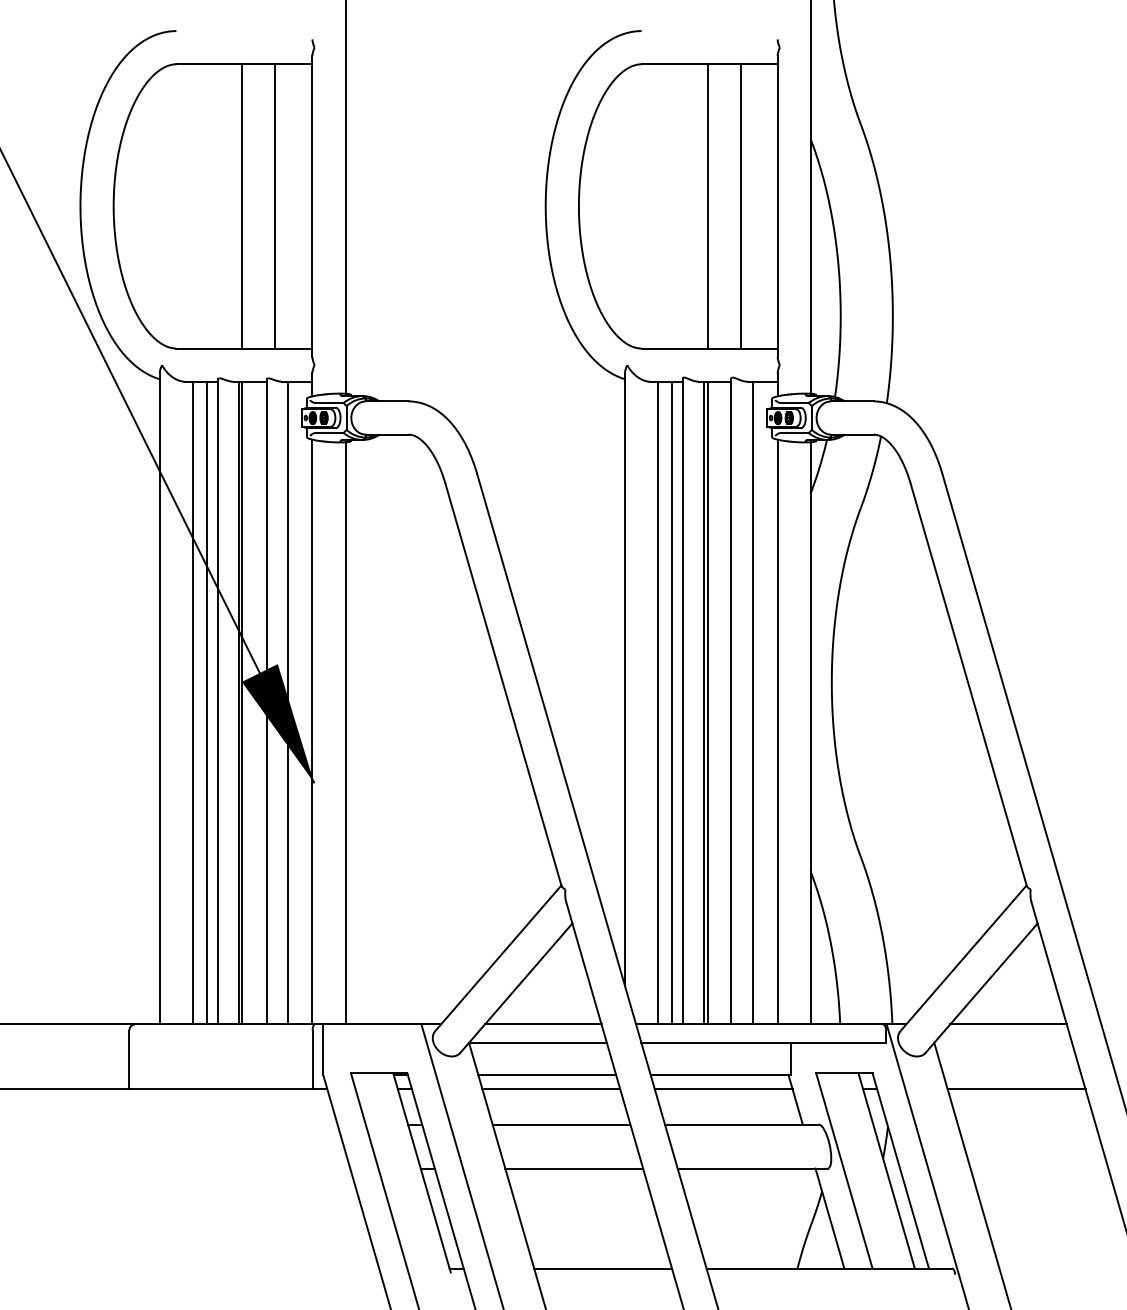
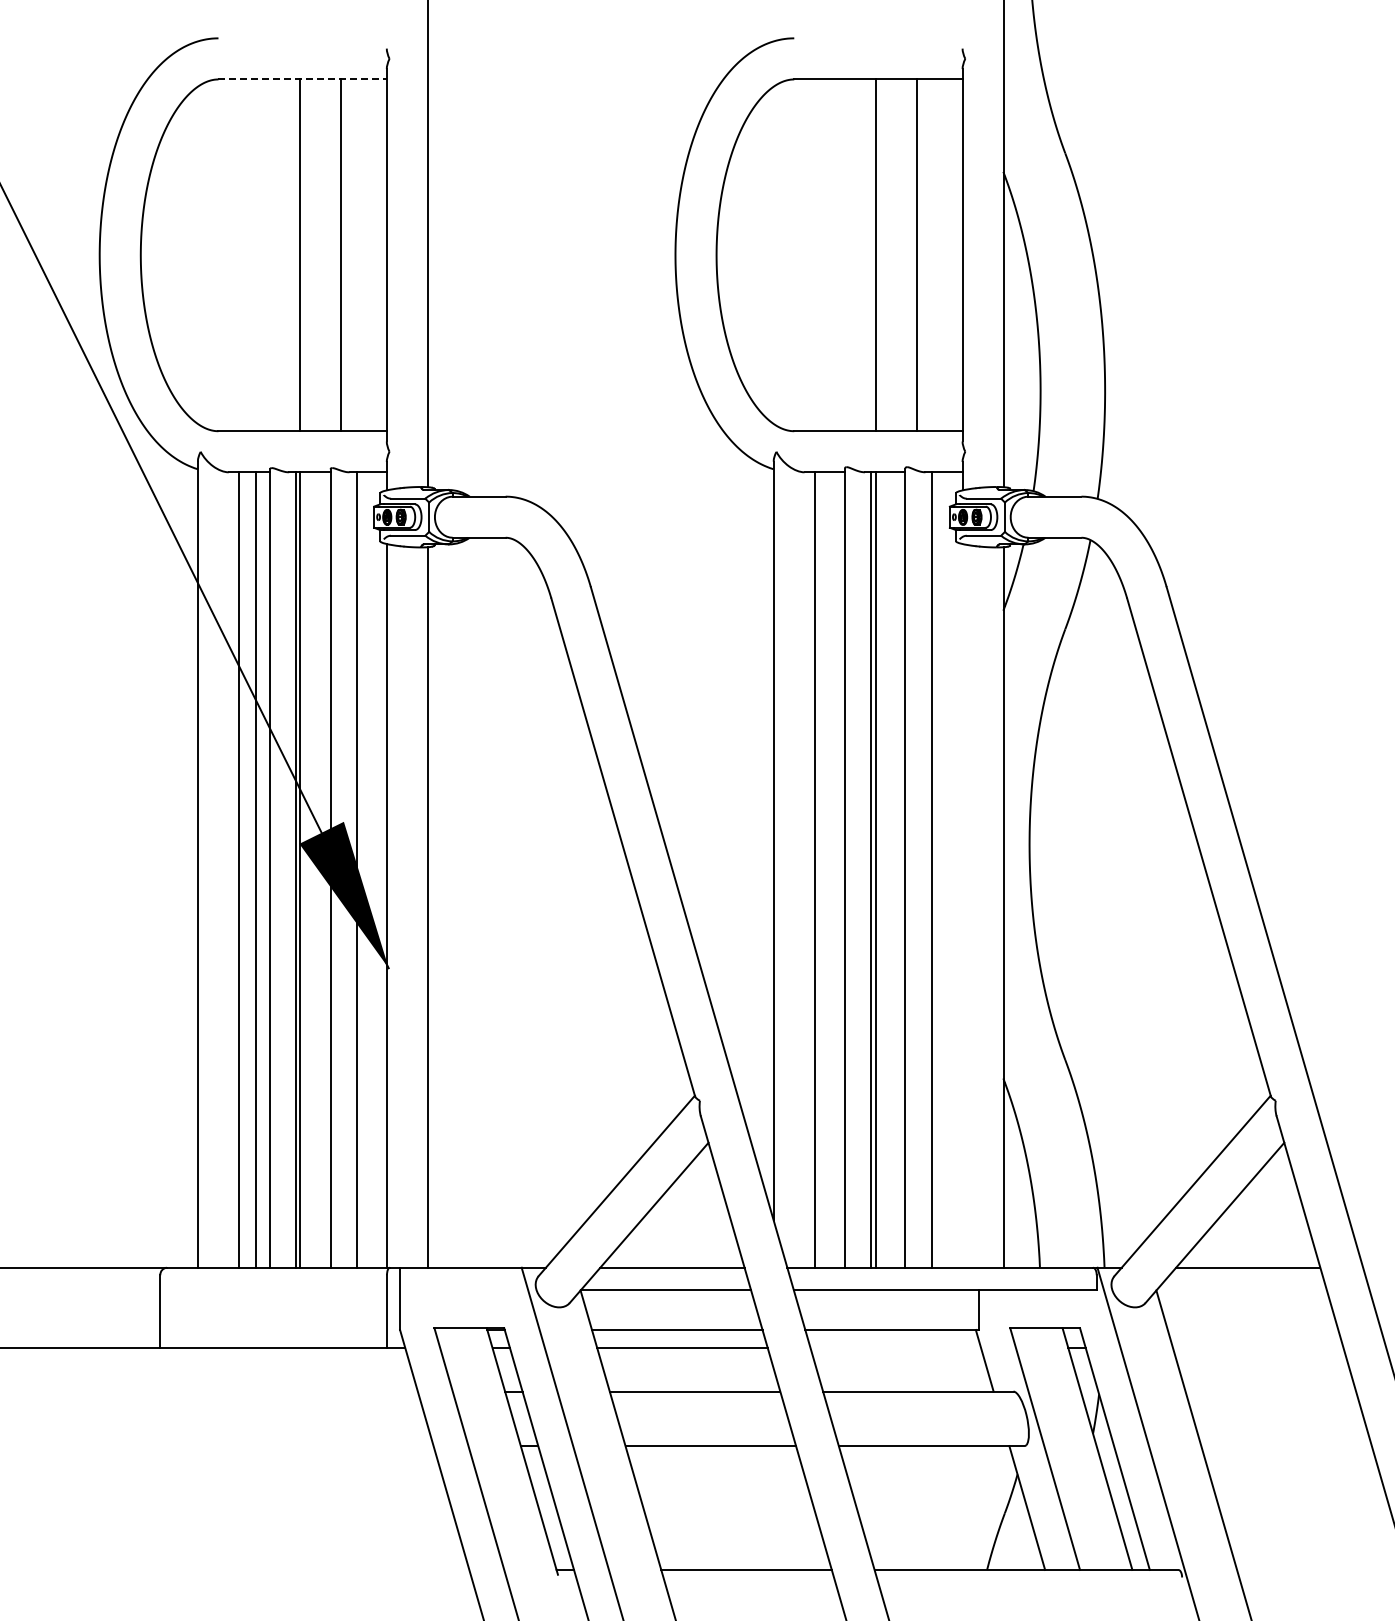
line: (245, 64) -> (303, 79), solid -> dashed
line: (672, 702) -> (832, 869), removed
line: (777, 731) -> (962, 905), removed
line: (723, 1089) -> (895, 1348), removed
line: (1016, 1089) -> (1258, 1348), removed

